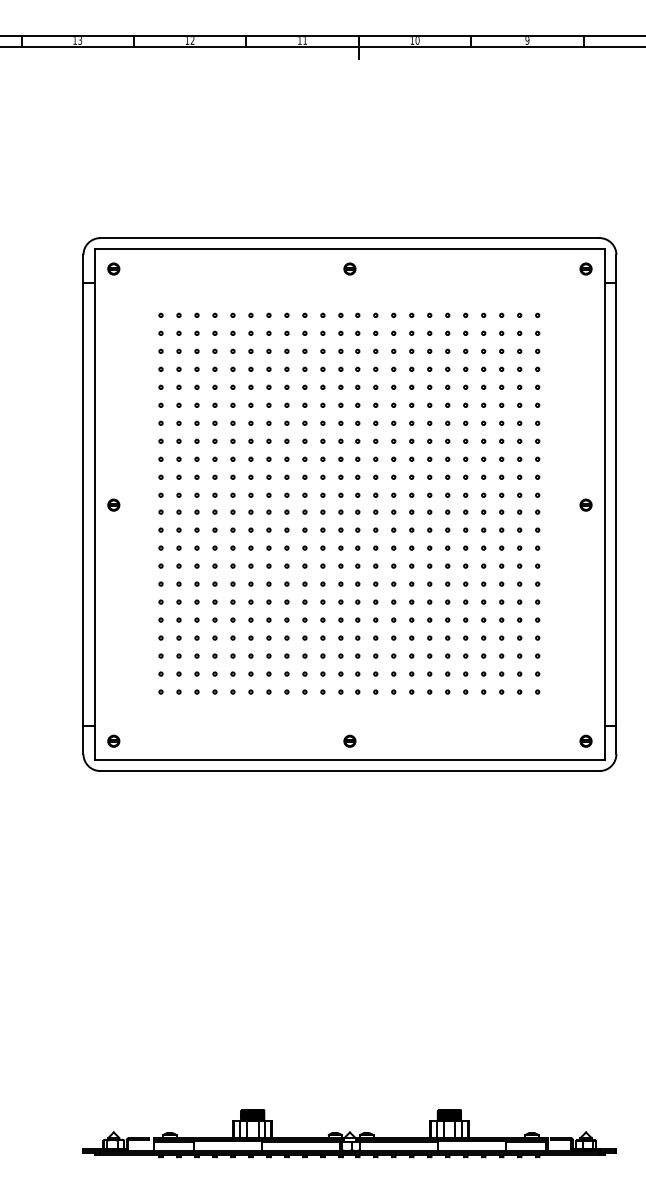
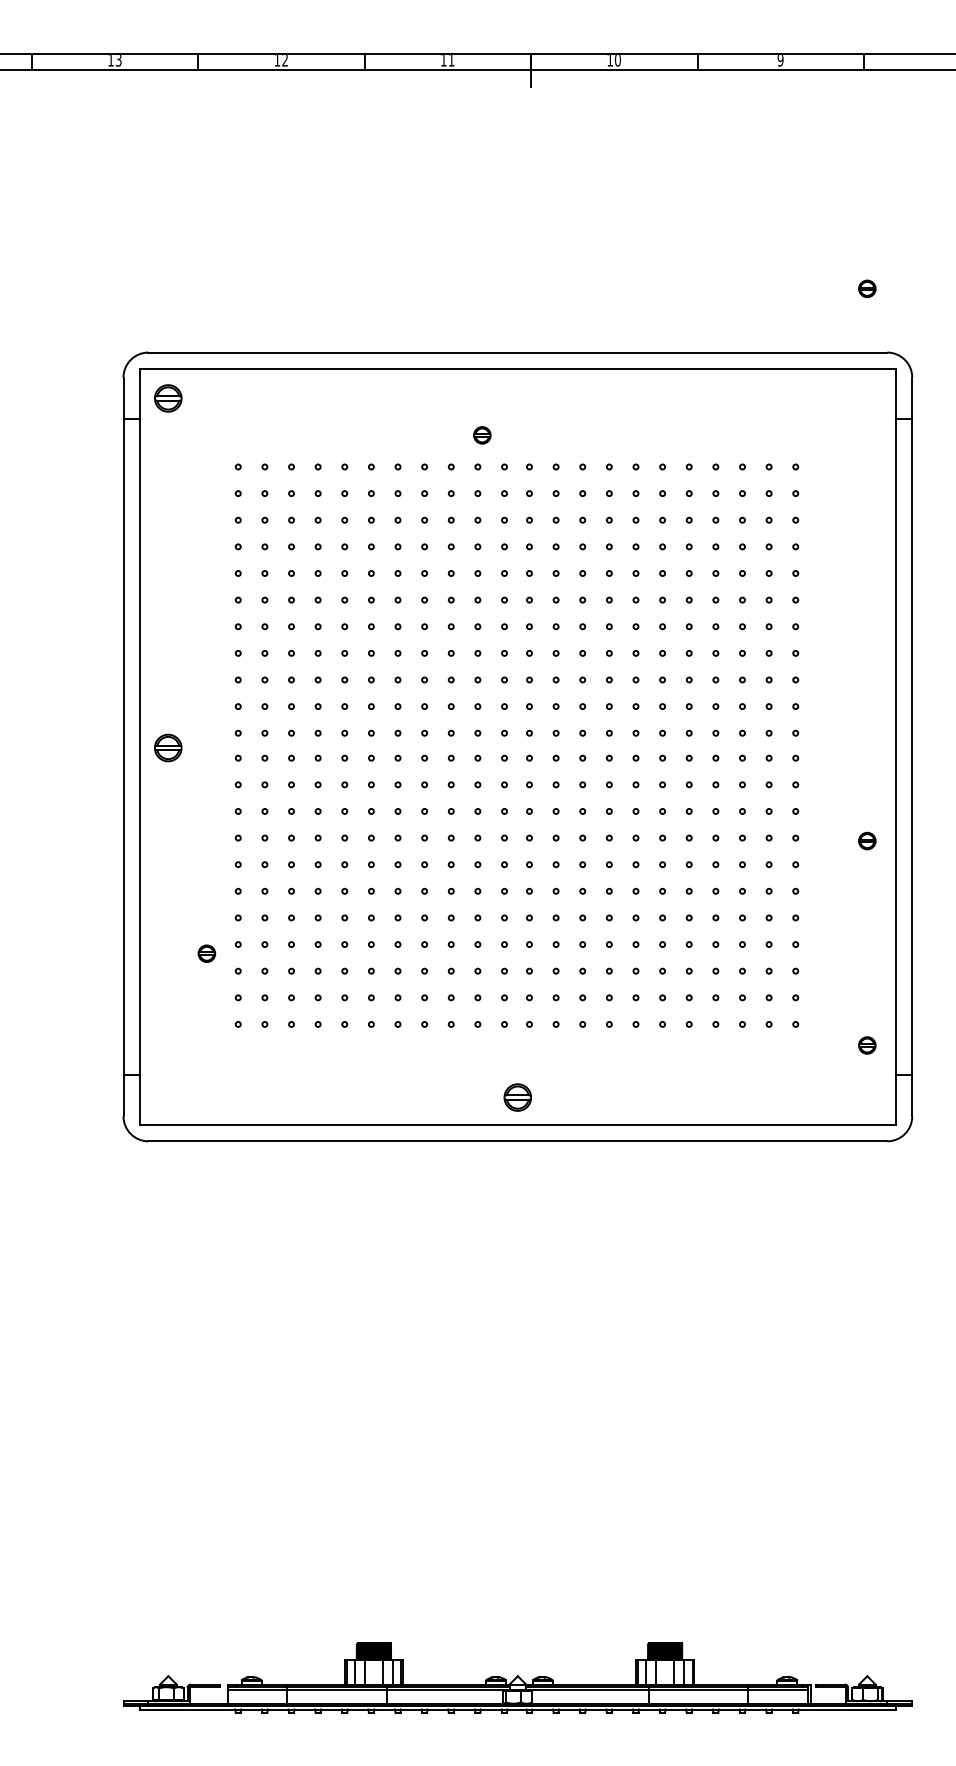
part: (113, 268) -> (167, 397), size x1.6
part: (349, 268) -> (481, 434), moved
part: (585, 268) -> (866, 288), moved
part: (113, 504) -> (167, 746), size x1.6
part: (585, 504) -> (866, 840), moved
part: (113, 740) -> (206, 952), moved
part: (349, 740) -> (517, 1096), size x1.6
part: (585, 740) -> (866, 1044), moved

